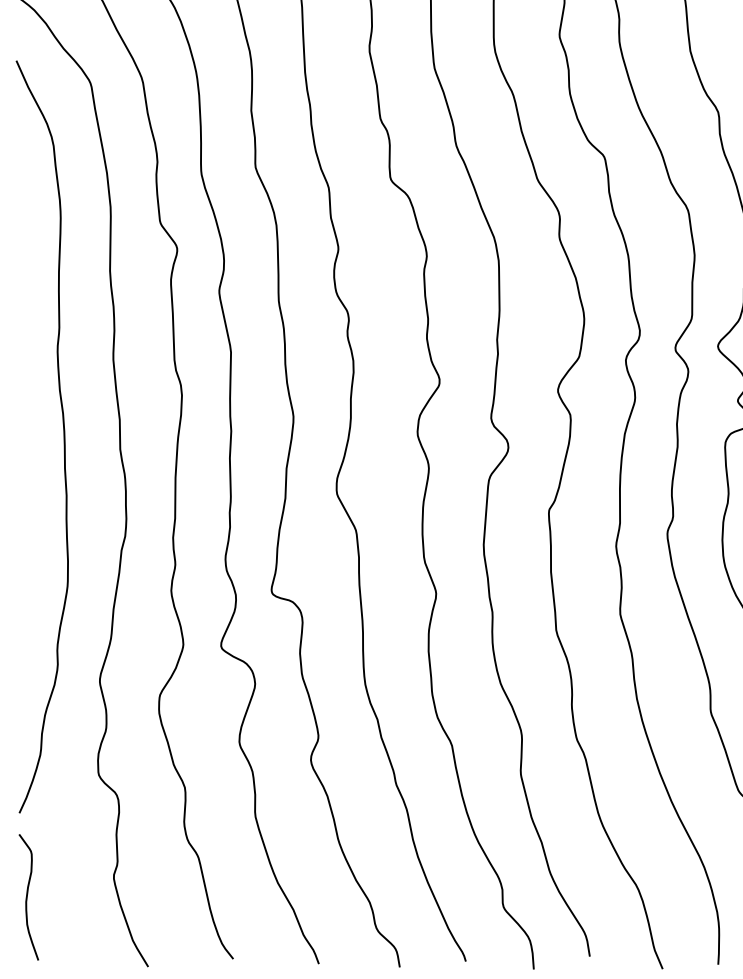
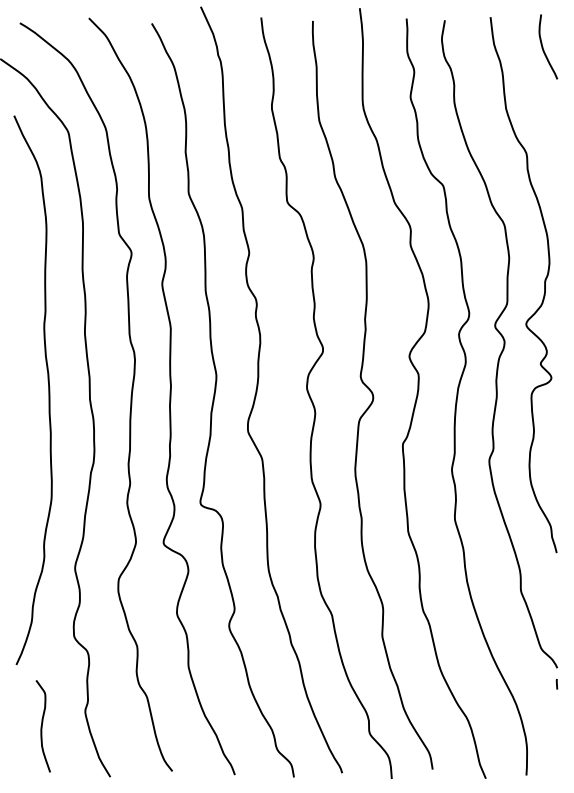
curve: (27, 897) -> (42, 726), moved

